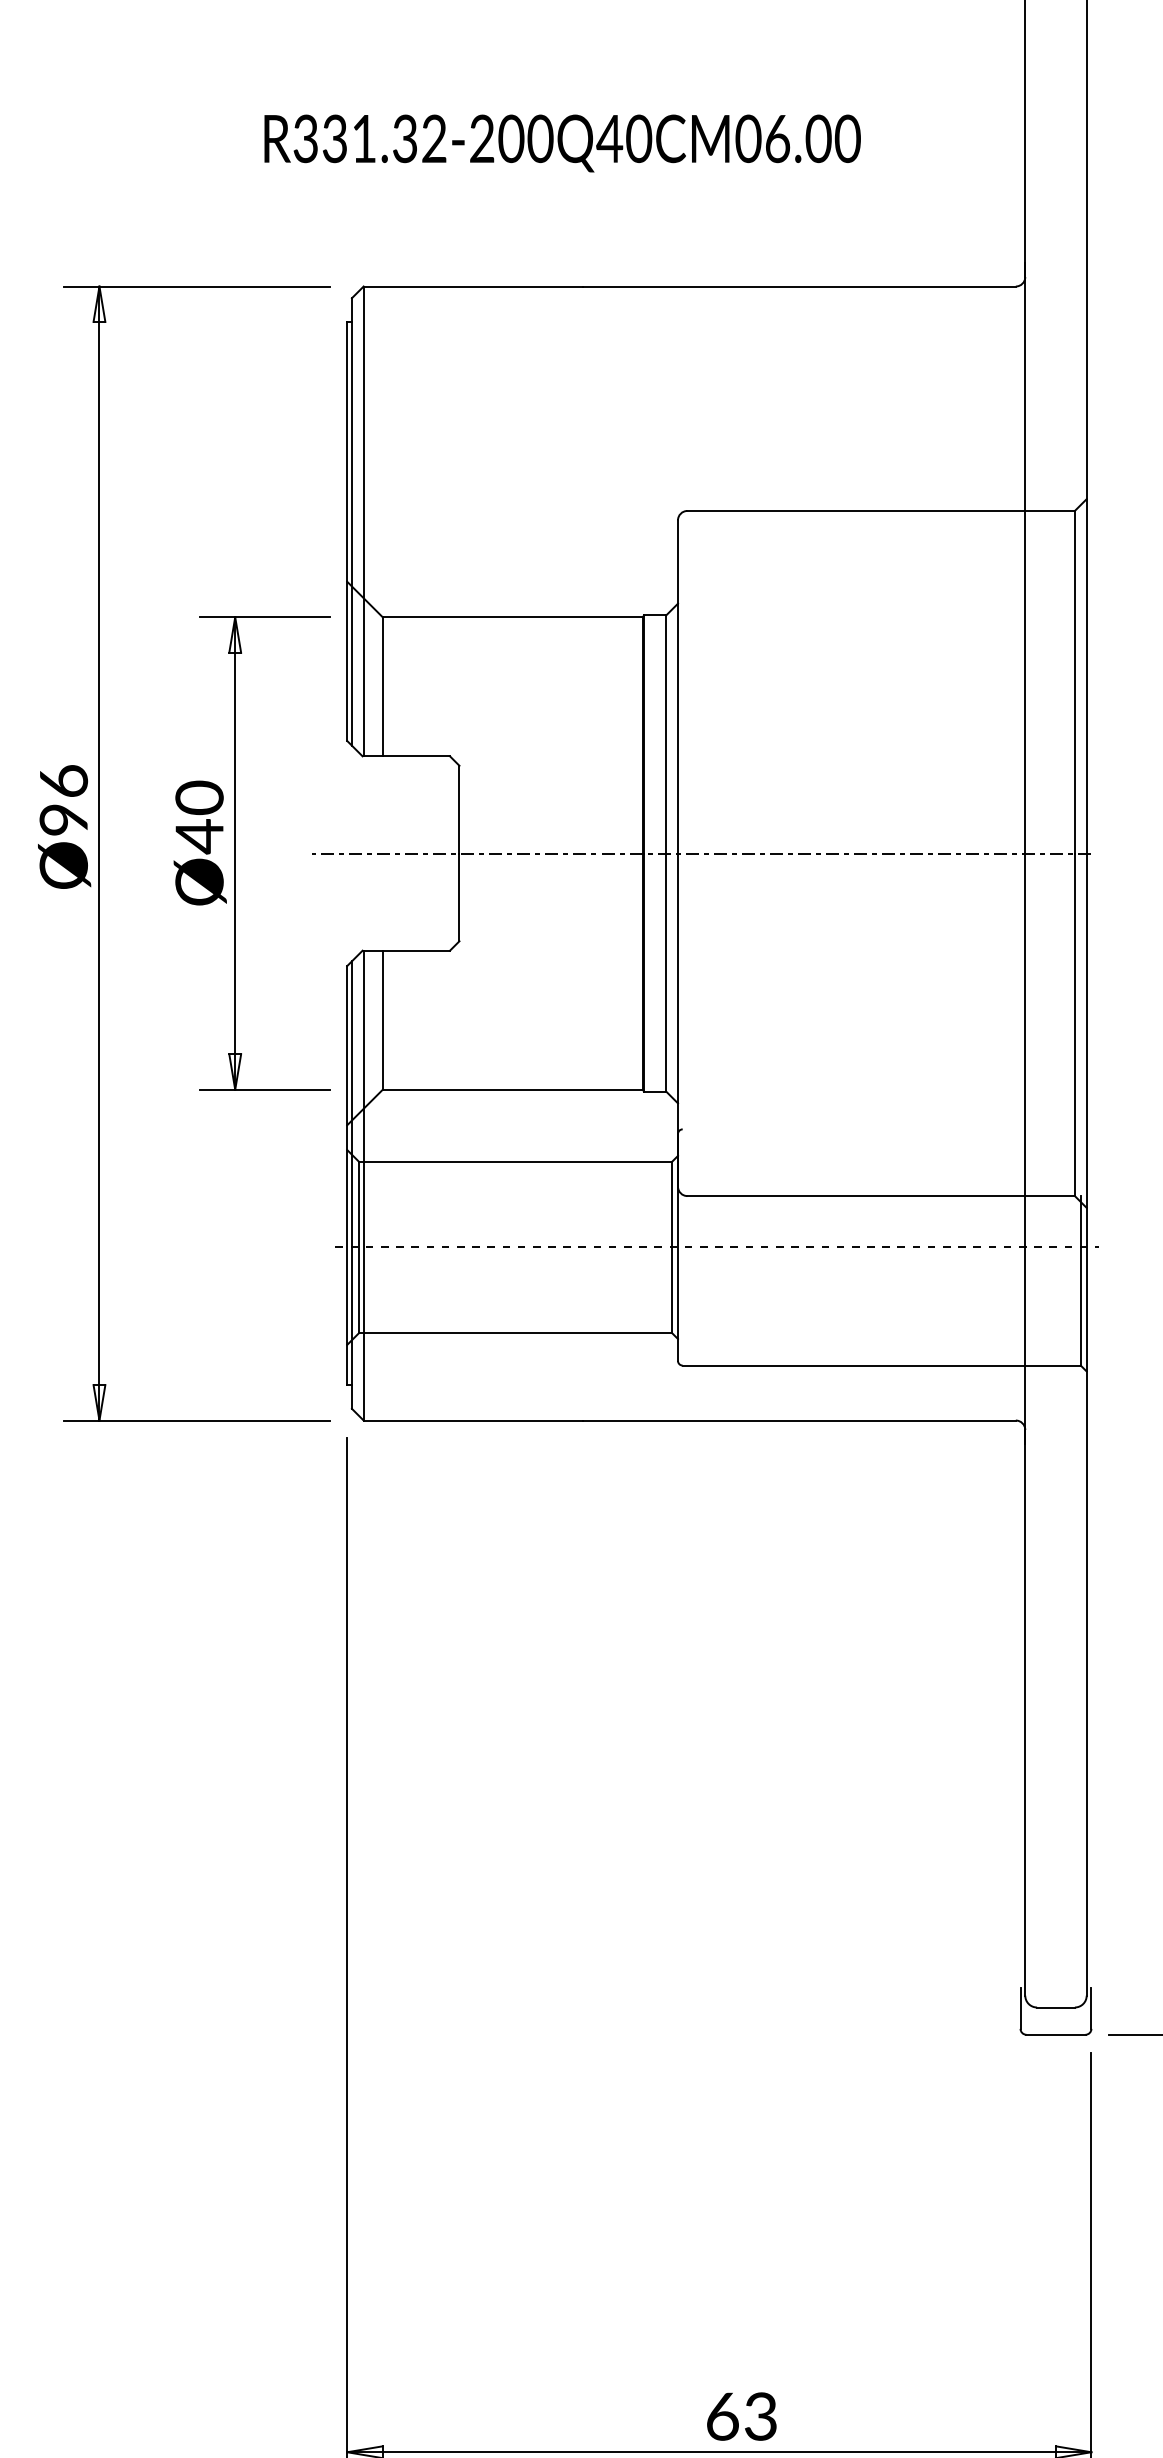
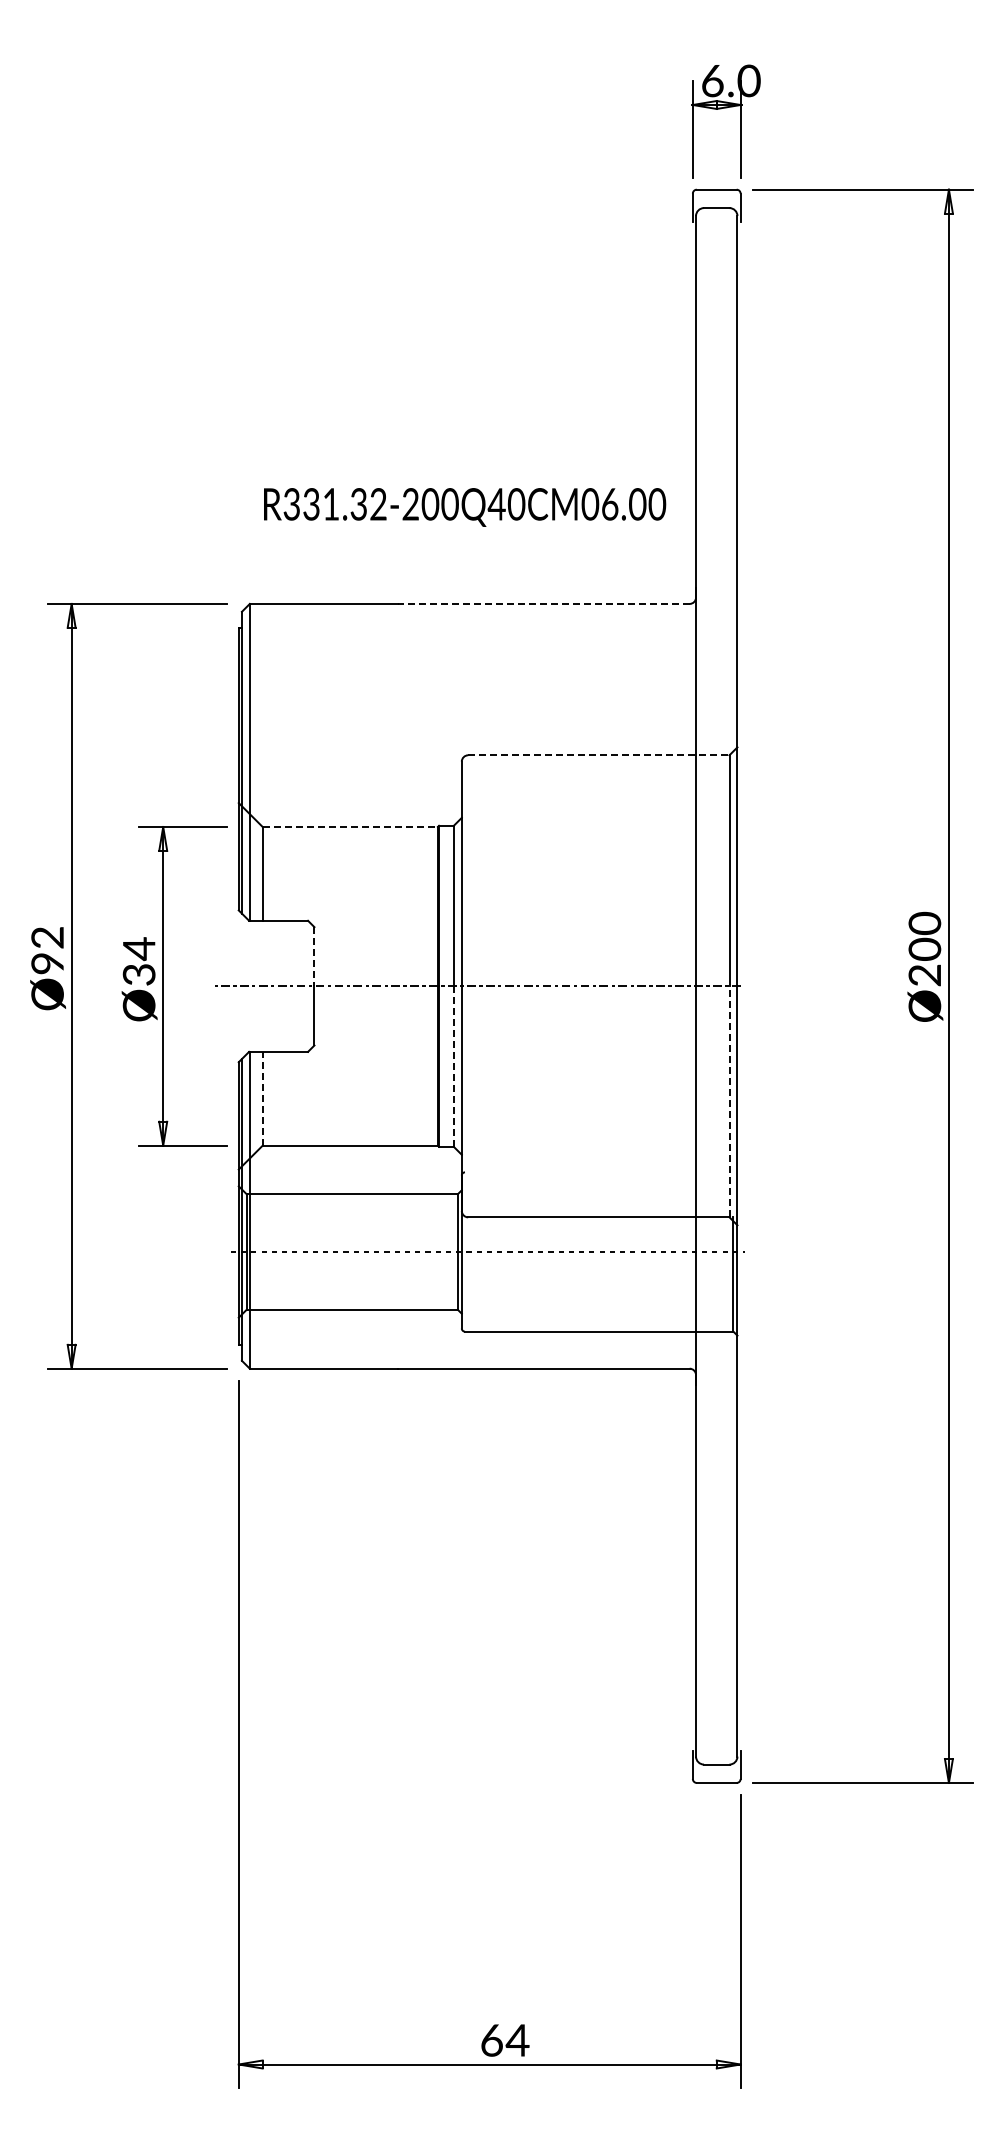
text: (563, 143) -> (465, 507), moved
line: (799, 285) -> (543, 603), solid -> dashed
line: (880, 511) -> (598, 755), solid -> dashed
line: (512, 616) -> (350, 826), solid -> dashed
text: (63, 781) -> (47, 937), Ø96 -> Ø92
line: (459, 809) -> (314, 956), solid -> dashed
text: (198, 816) -> (138, 961), Ø40 -> Ø34
line: (665, 972) -> (453, 1066), solid -> dashed
line: (382, 1019) -> (262, 1098), solid -> dashed
line: (1074, 1024) -> (729, 1101), solid -> dashed
text: (760, 2416) -> (517, 2040), 63 -> 64

